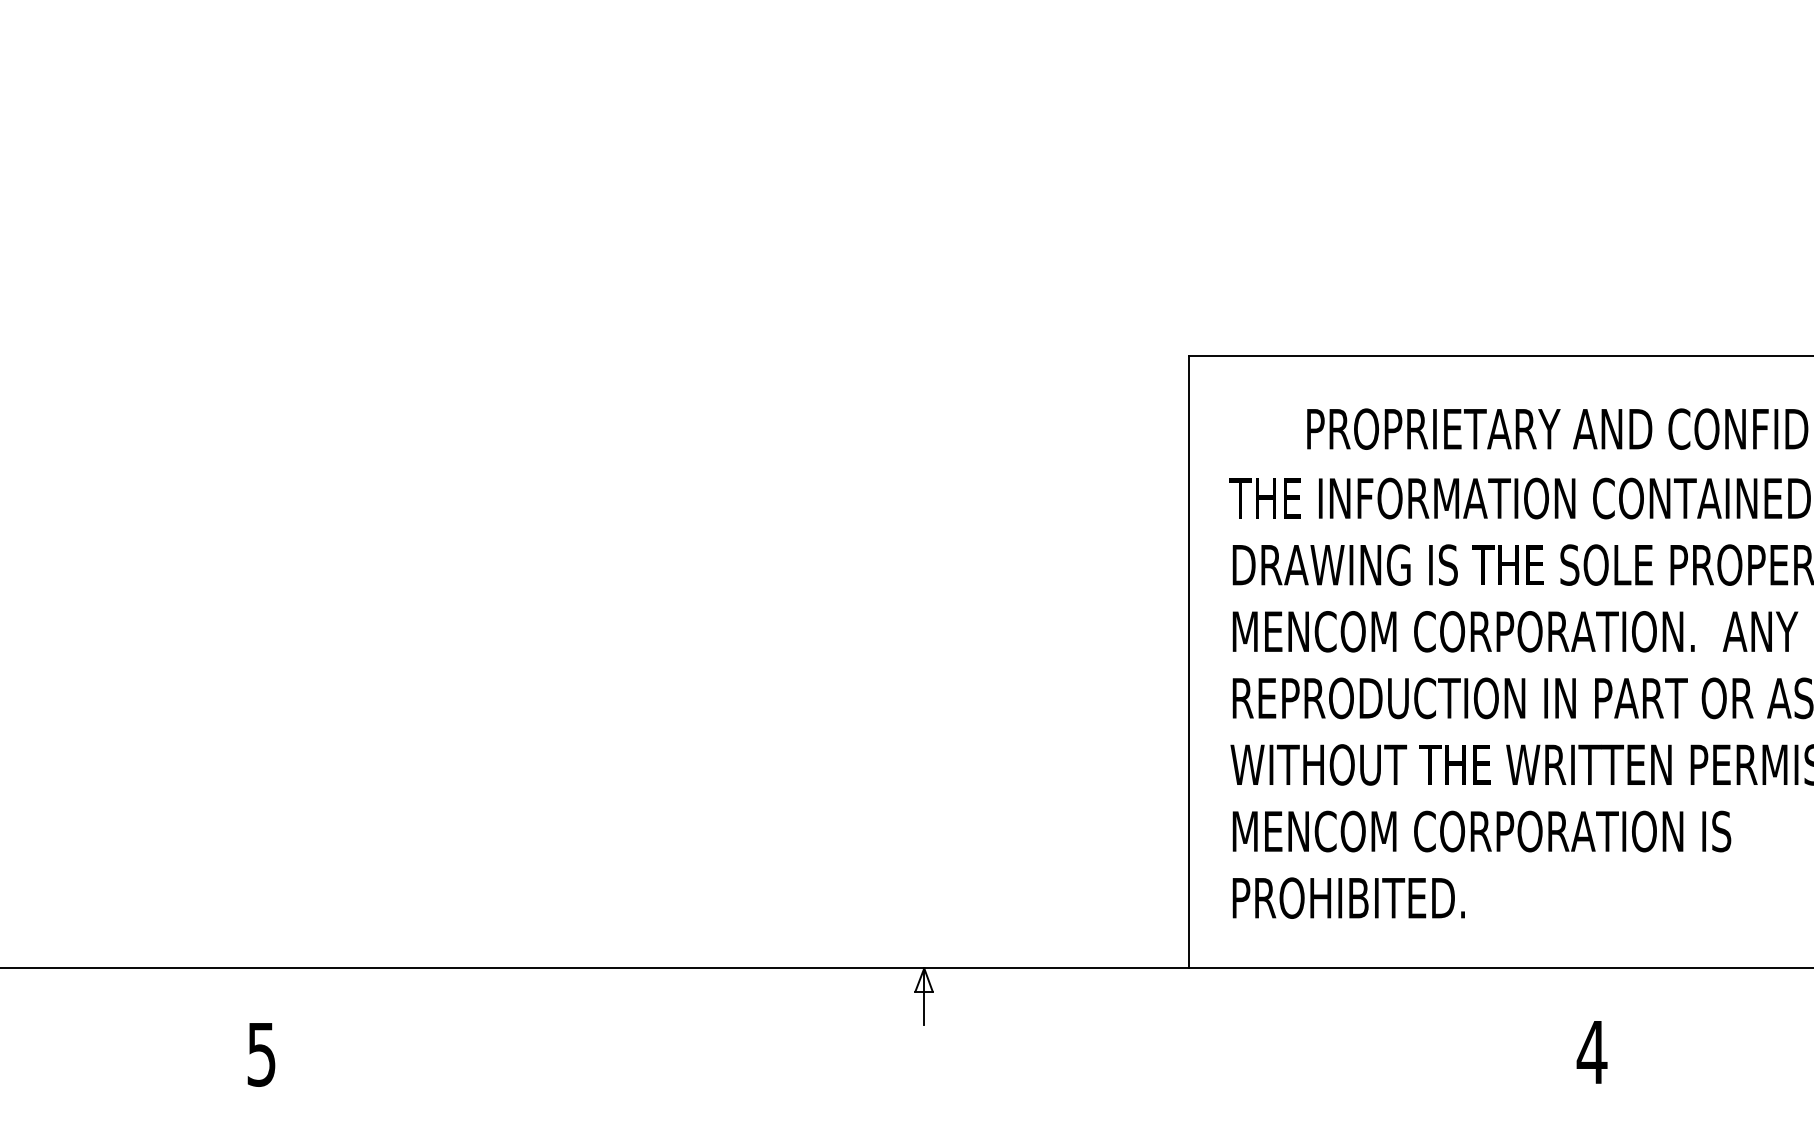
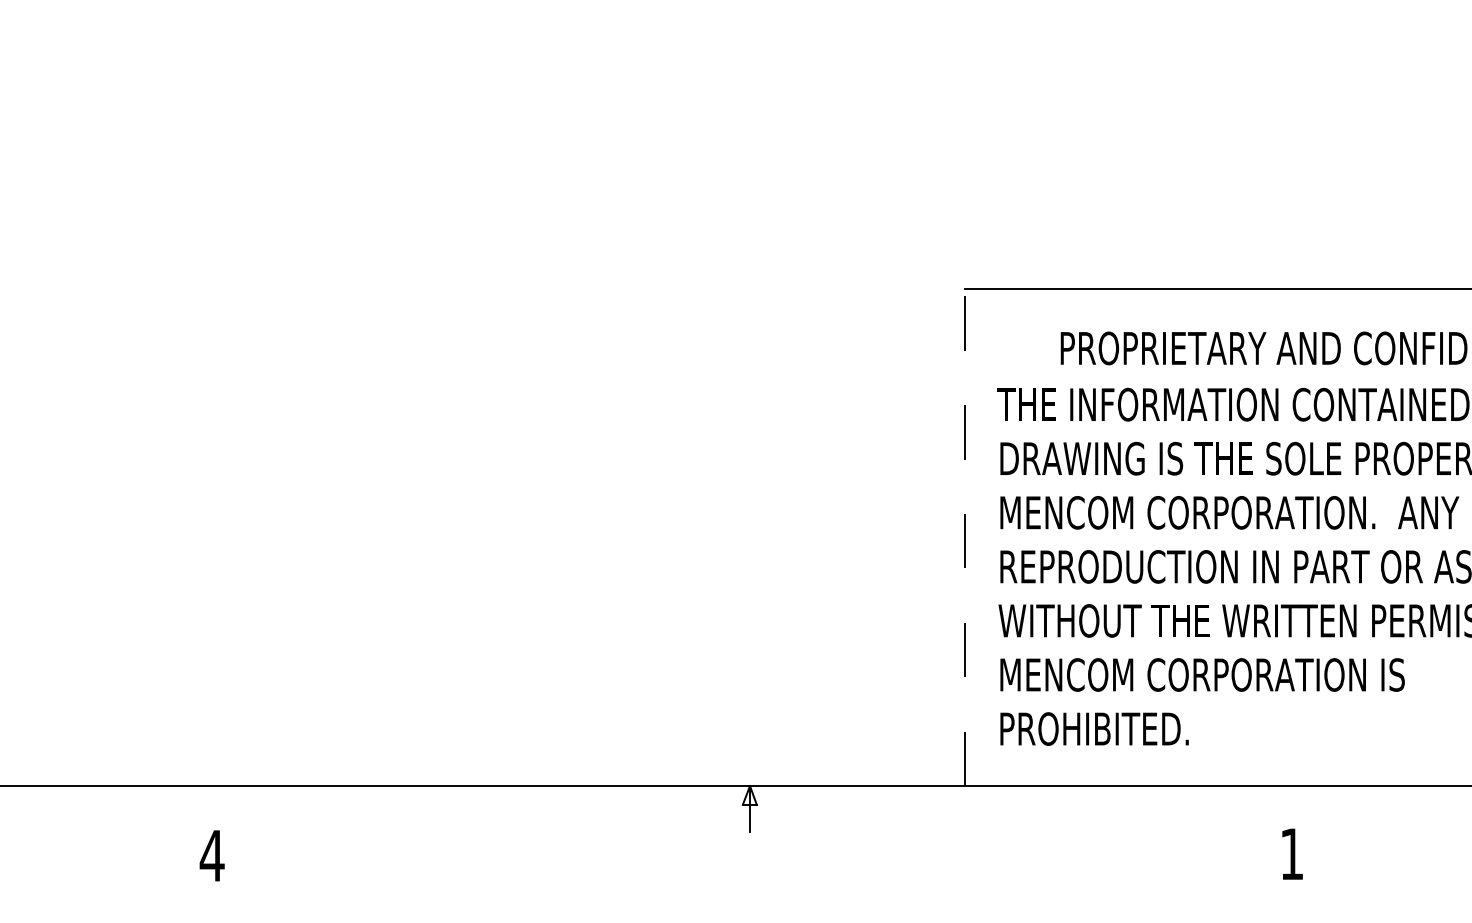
line: (1189, 662) -> (965, 537), solid -> dashed
text: (1591, 1051) -> (1291, 853), 4 -> 1
text: (260, 1055) -> (211, 856), 5 -> 4

